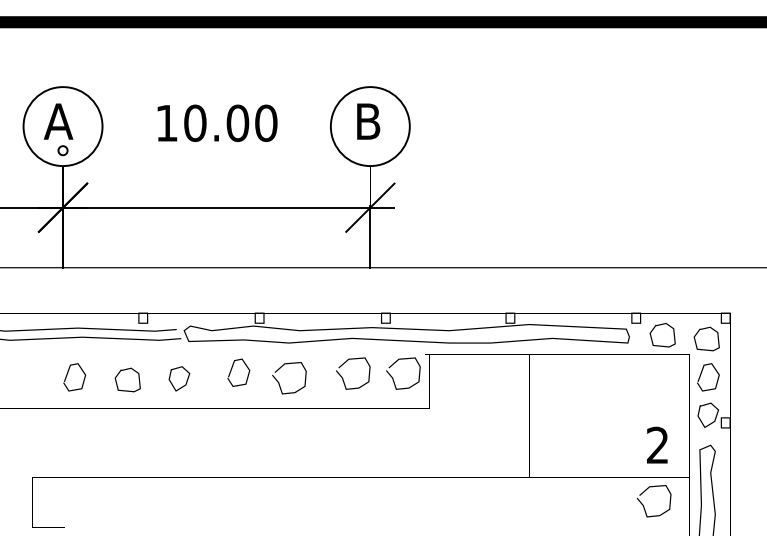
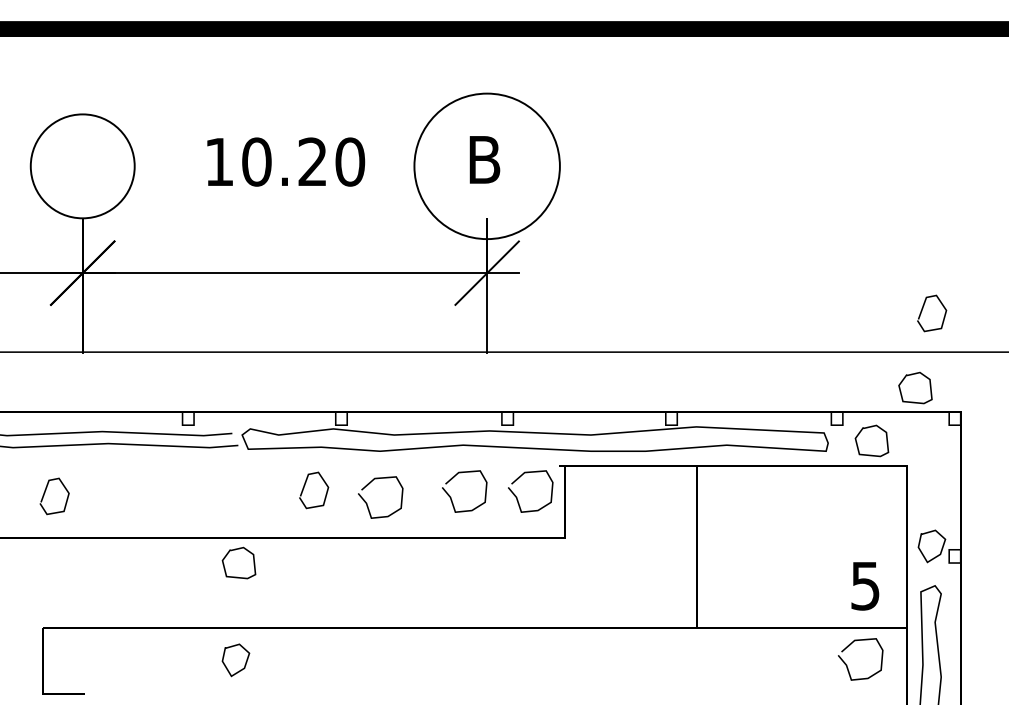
text: (237, 122) -> (312, 161), 10.00 -> 10.20
circle: (369, 126) -> (486, 166), size x1.4
part: (58, 129) -> (76, 170), removed
curve: (704, 329) -> (912, 375), moved
curve: (125, 370) -> (236, 550), moved
curve: (701, 374) -> (923, 309), moved
curve: (67, 375) -> (45, 493), moved
curve: (186, 380) -> (245, 662), moved
text: (657, 445) -> (865, 586), 2 -> 5

